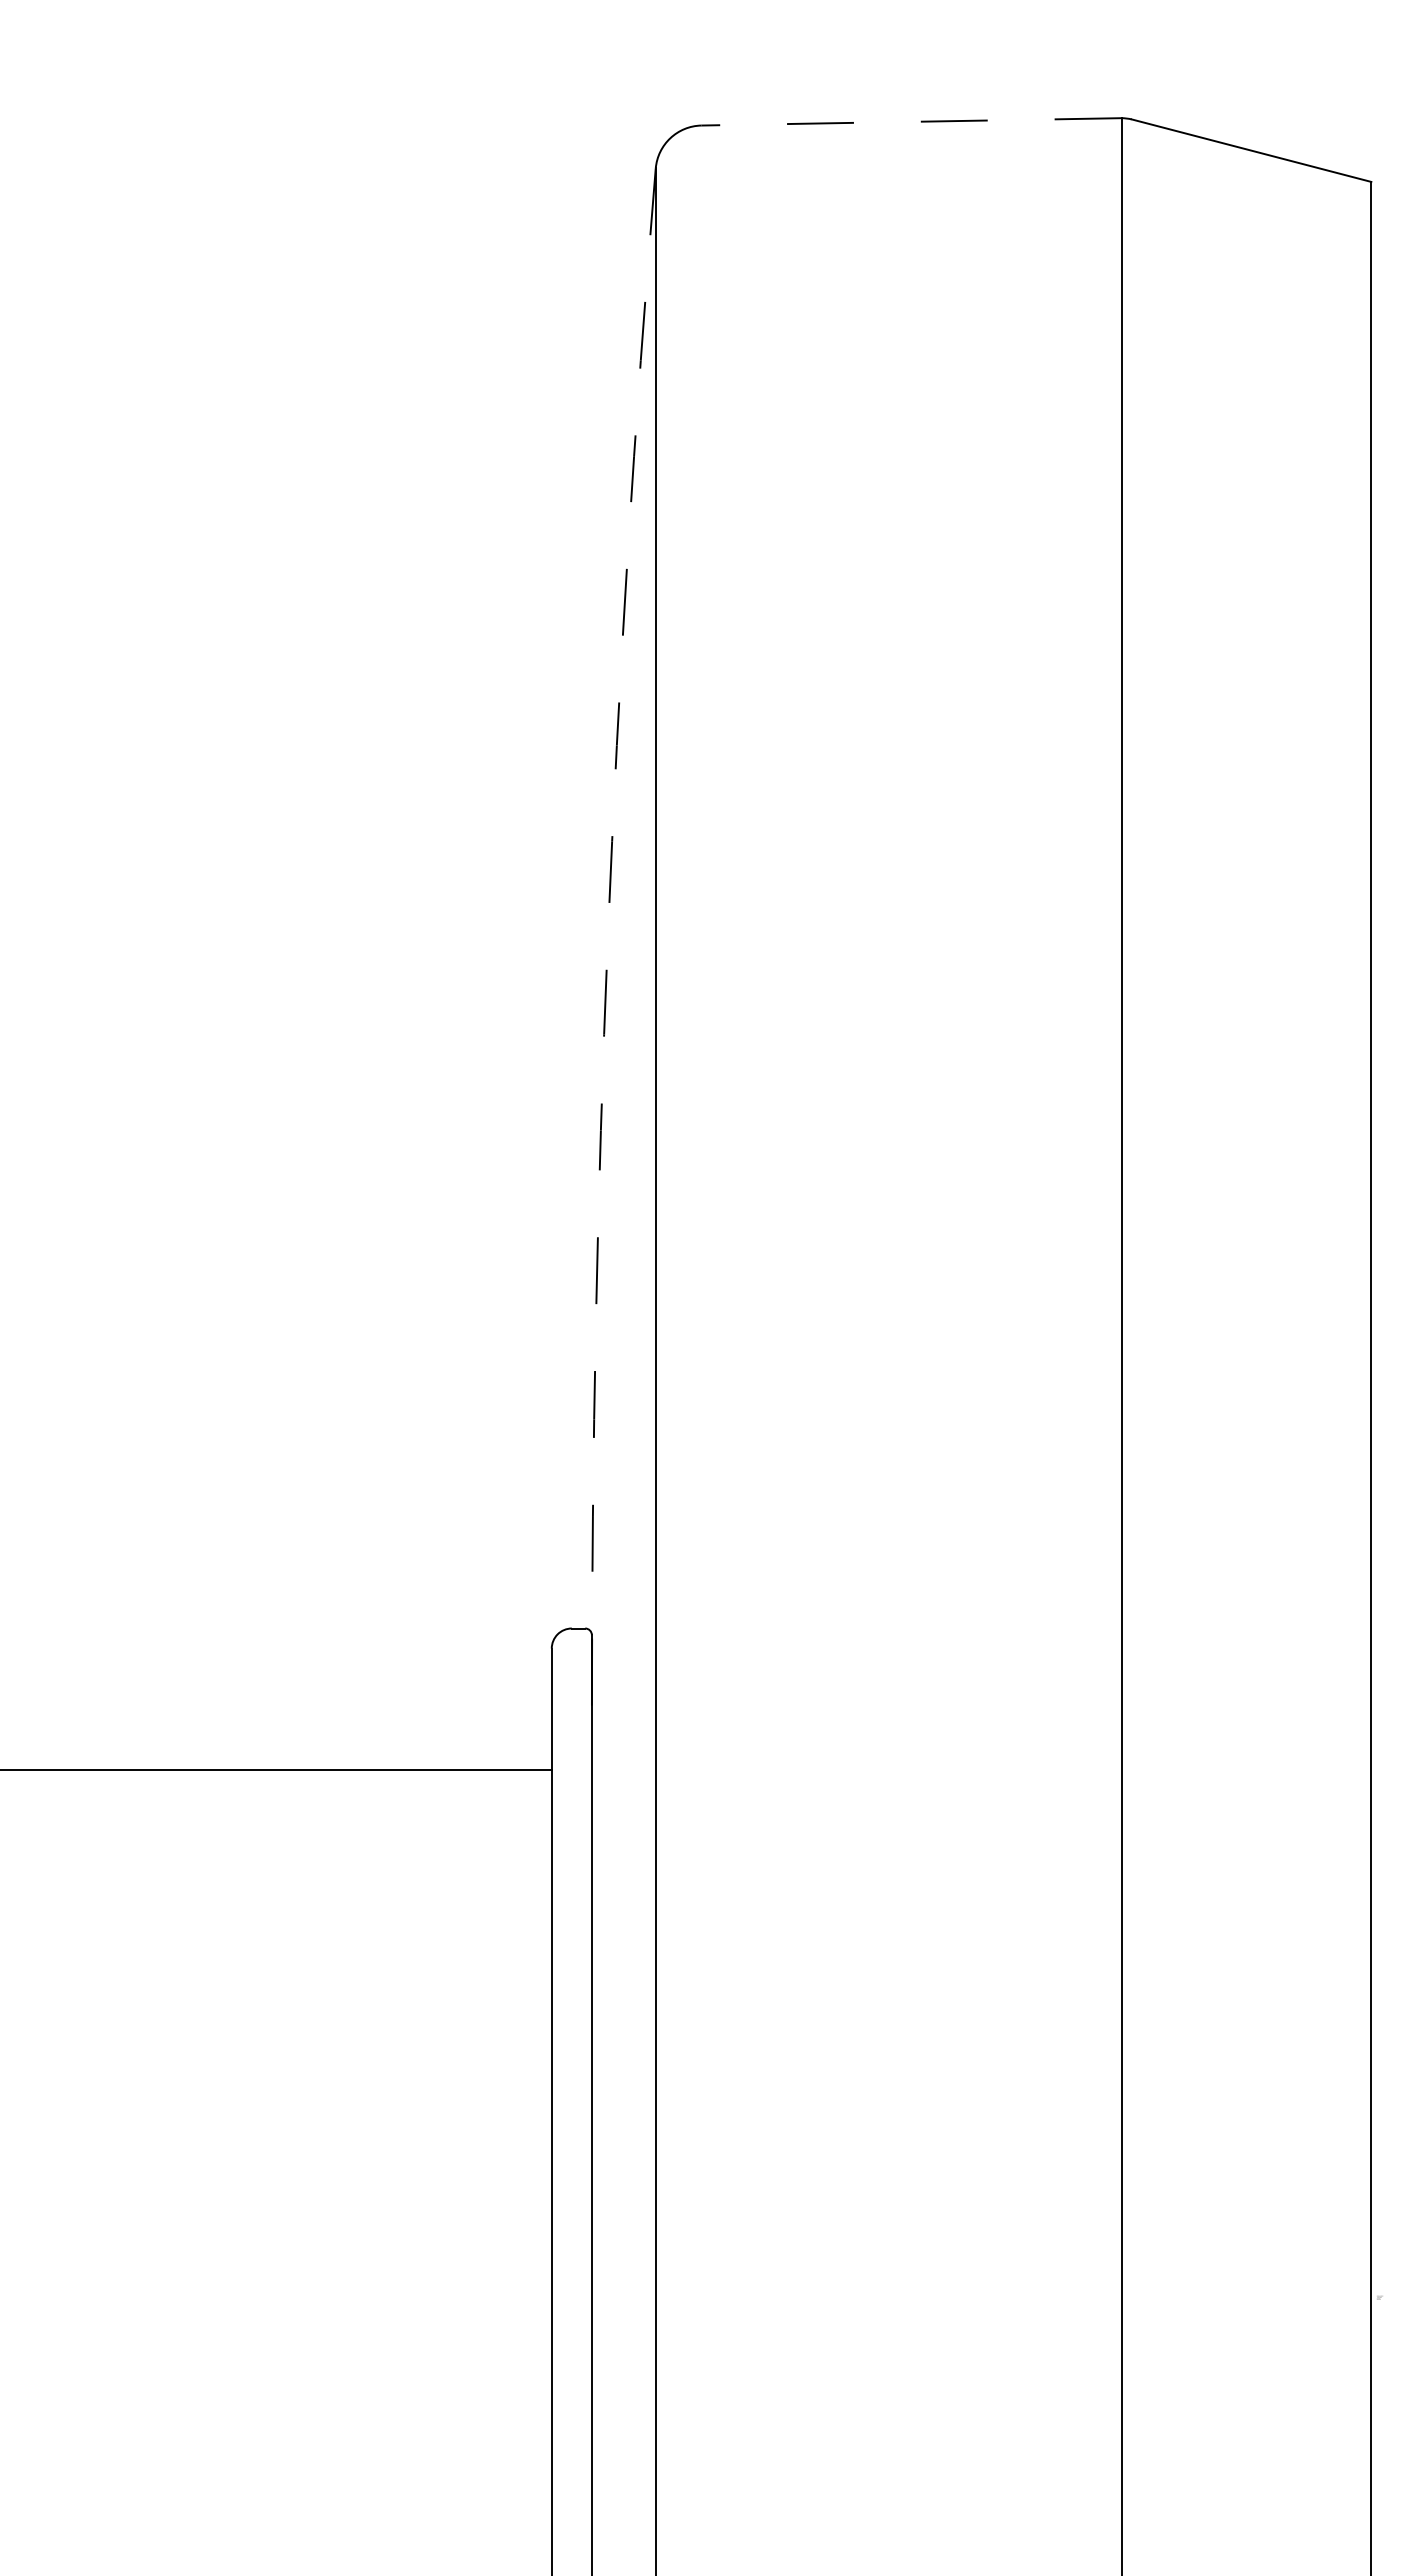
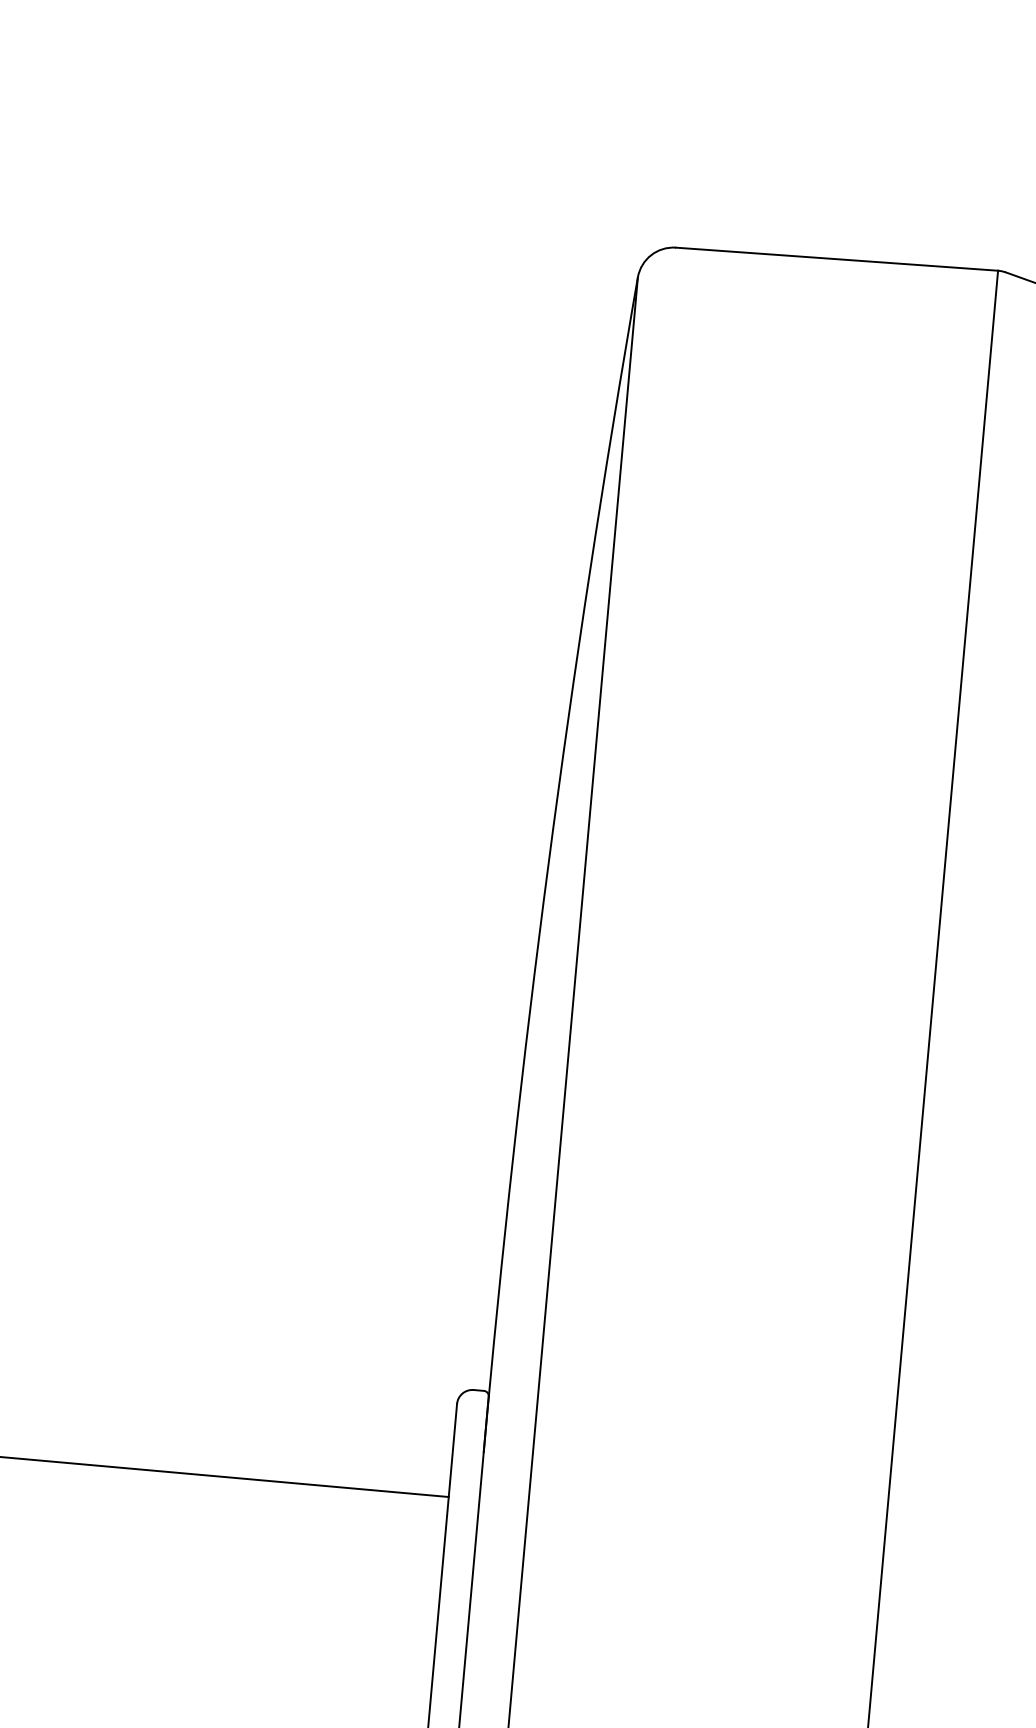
line: (911, 121) -> (836, 258), dashed -> solid
arc: (607, 938) -> (548, 863), dashed -> solid

